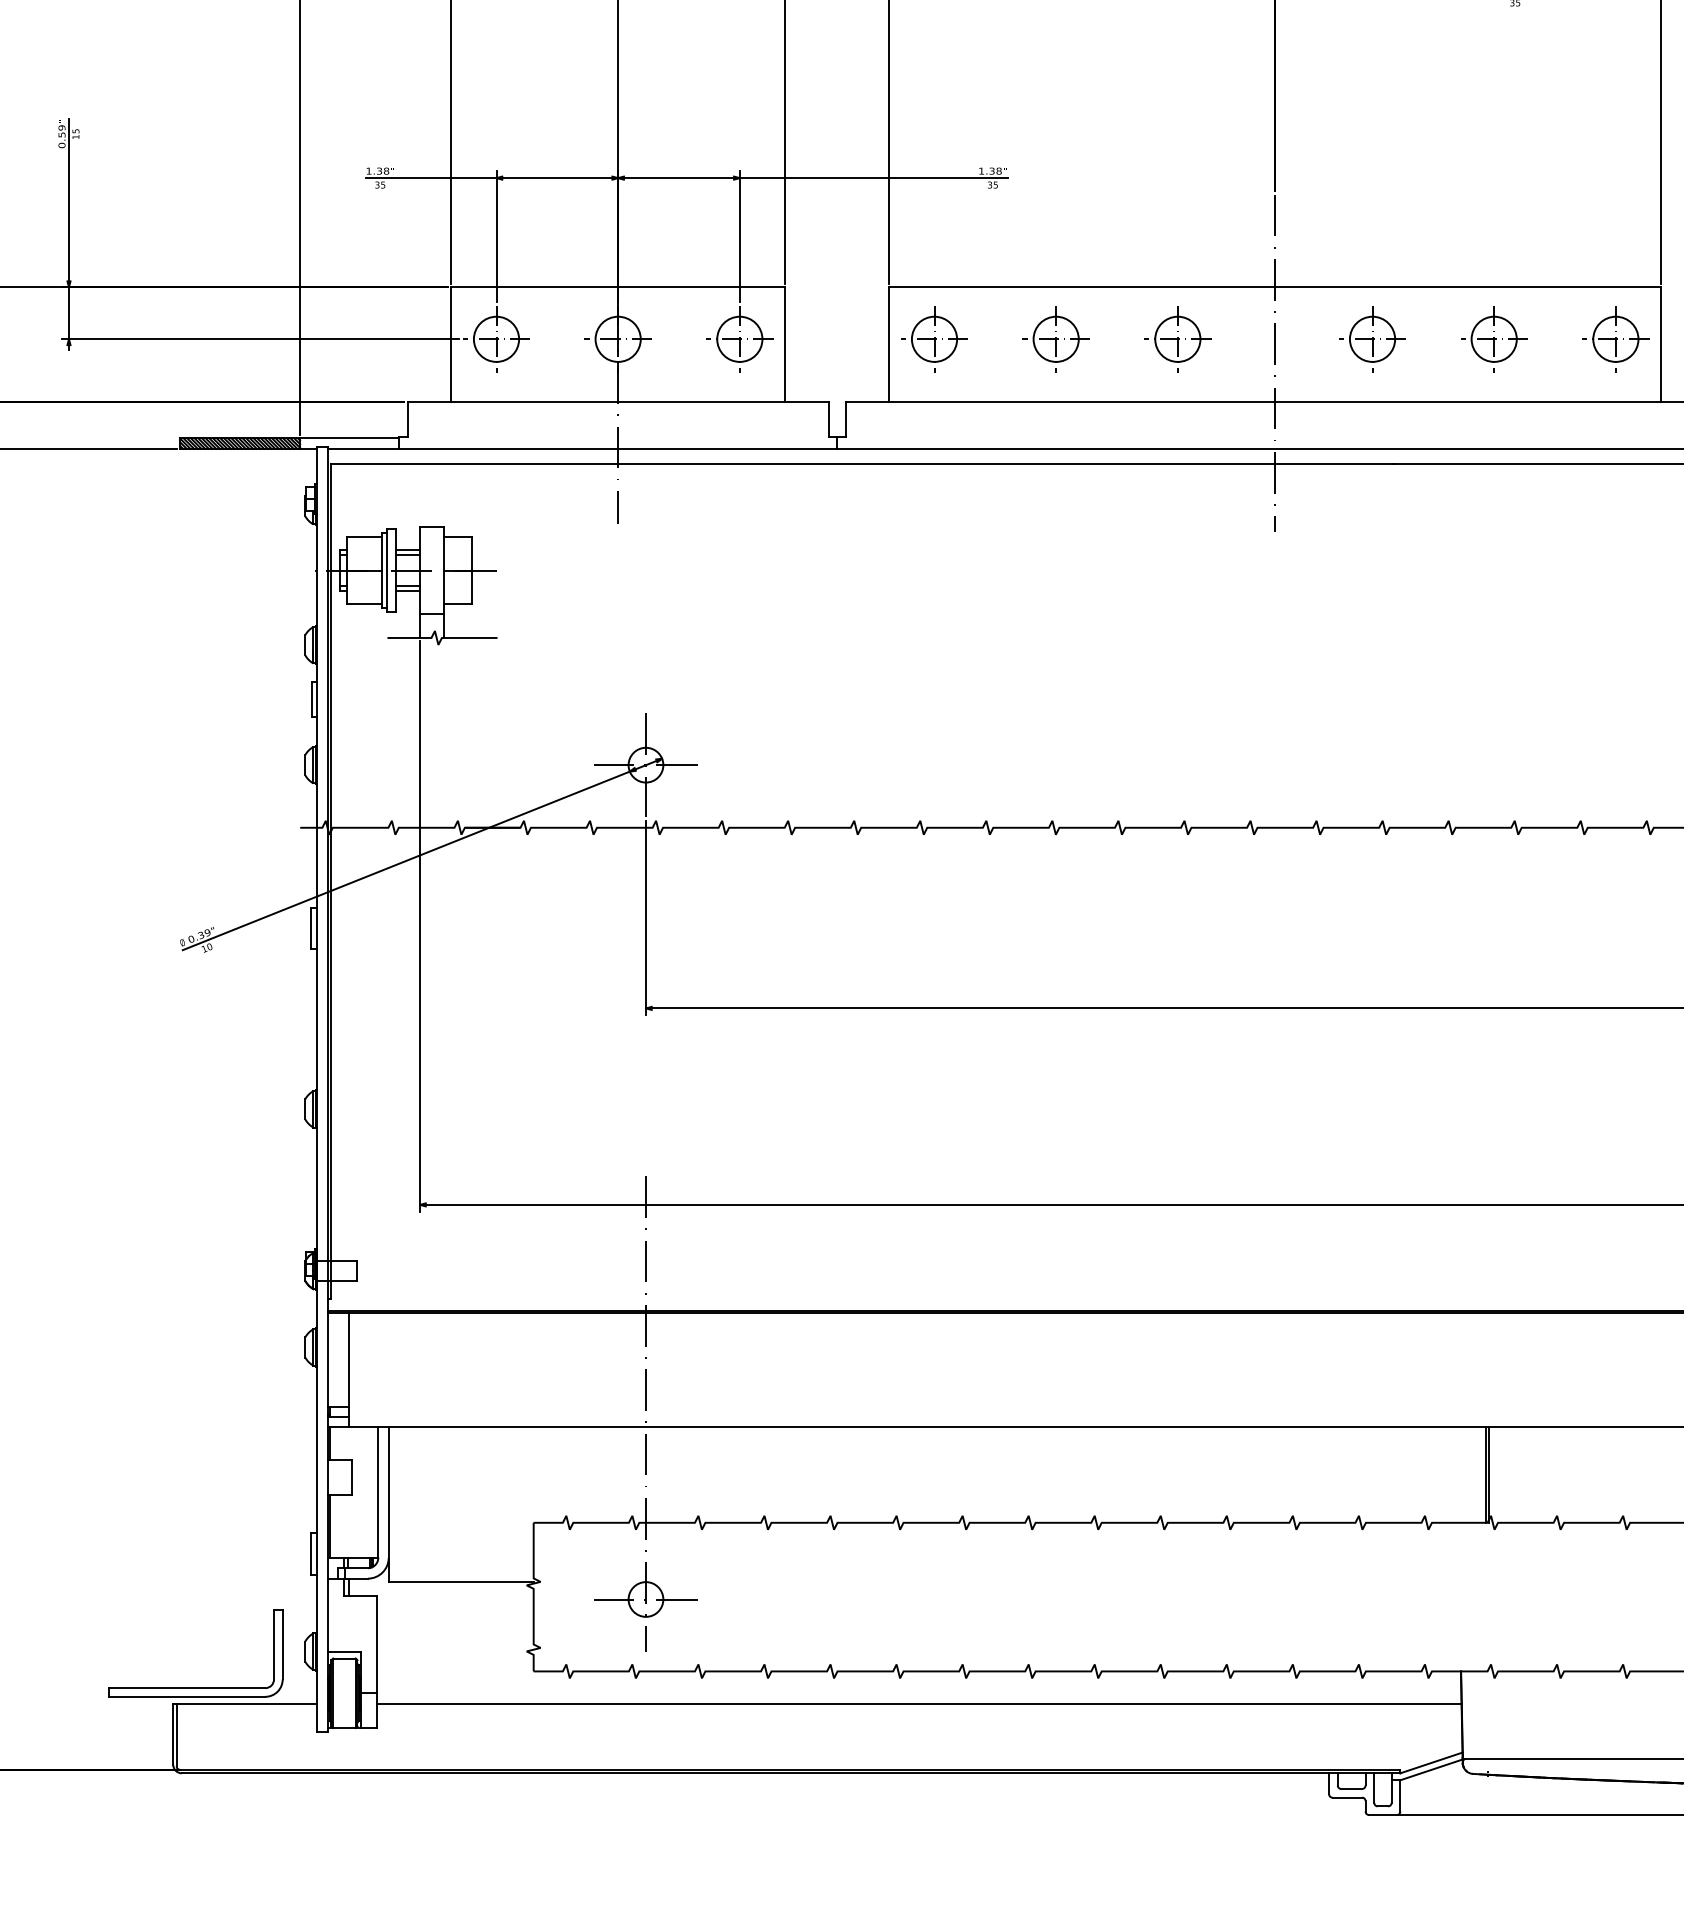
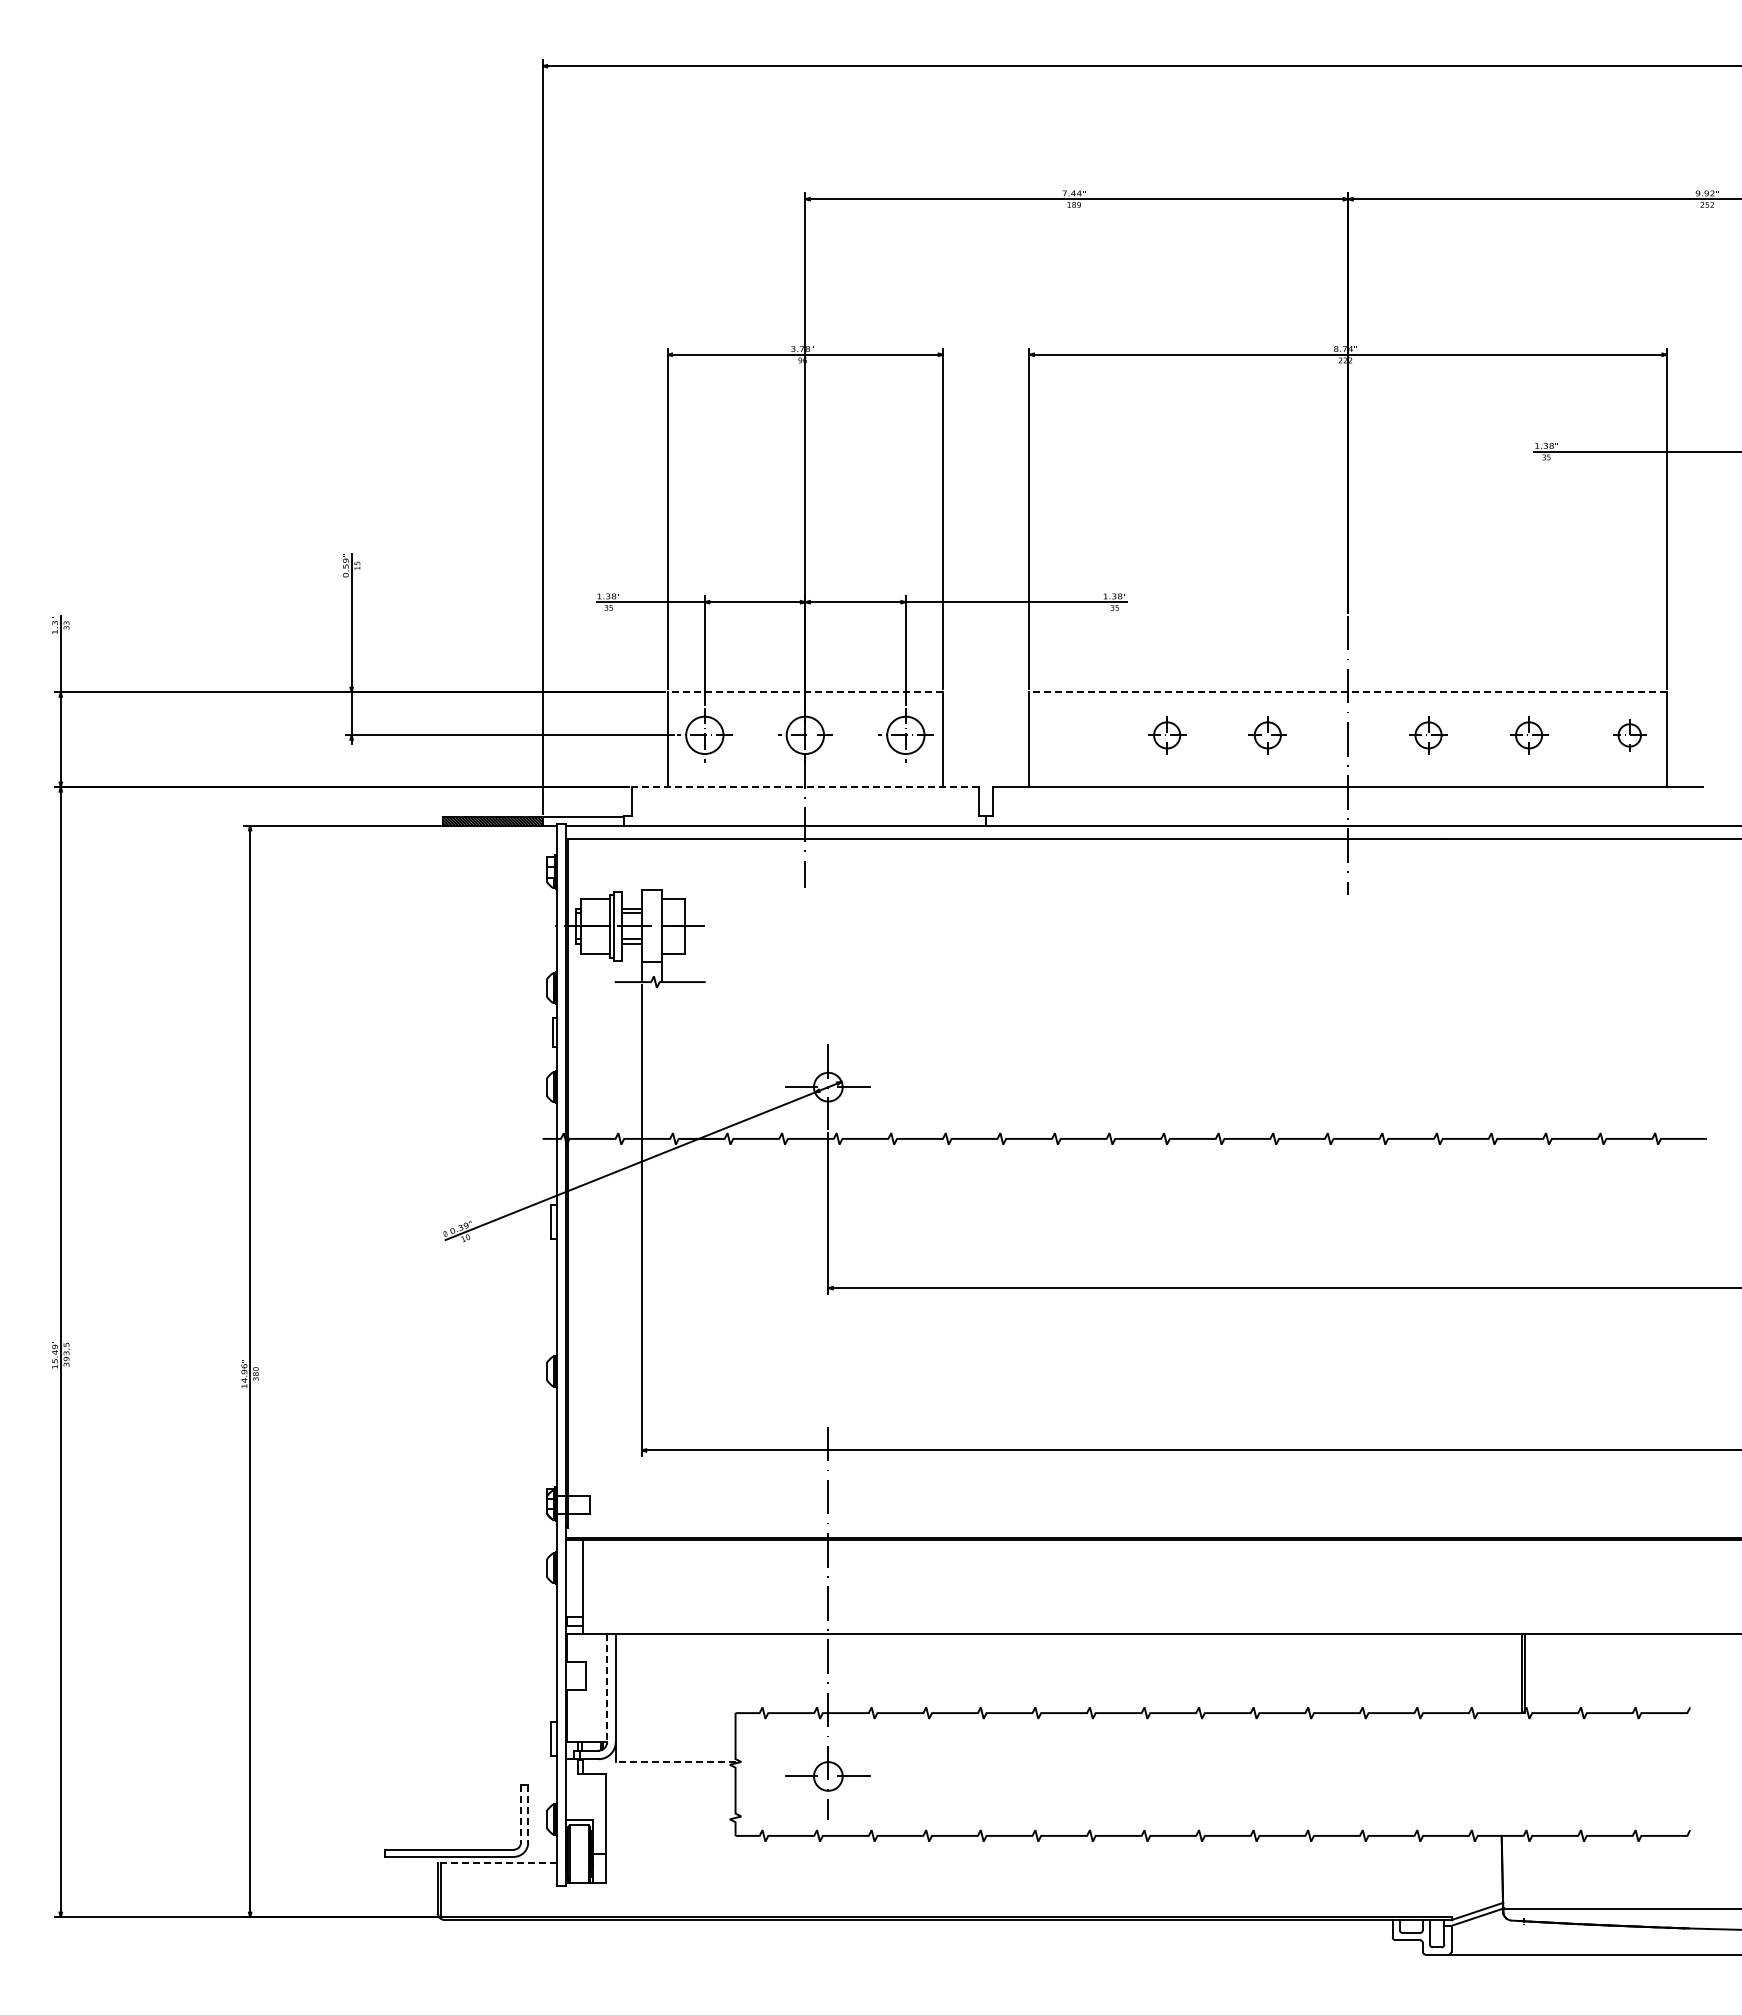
line: (618, 287) -> (805, 692), solid -> dashed
line: (1275, 287) -> (1348, 692), solid -> dashed
part: (934, 339) -> (1066, 735), removed
part: (1055, 339) -> (1166, 735), size x0.7
part: (1177, 339) -> (1267, 735), size x0.7
part: (1372, 339) -> (1428, 735), size x0.7
part: (1493, 339) -> (1528, 735), size x0.7
part: (1615, 339) -> (1629, 735), size x0.6
line: (618, 402) -> (805, 787), solid -> dashed
line: (378, 1493) -> (607, 1688), solid -> dashed
line: (460, 1582) -> (675, 1762), solid -> dashed
line: (274, 1644) -> (521, 1813), solid -> dashed
line: (283, 1644) -> (528, 1813), solid -> dashed
line: (245, 1703) -> (497, 1862), solid -> dashed
line: (918, 1703) -> (1053, 1862), removed

